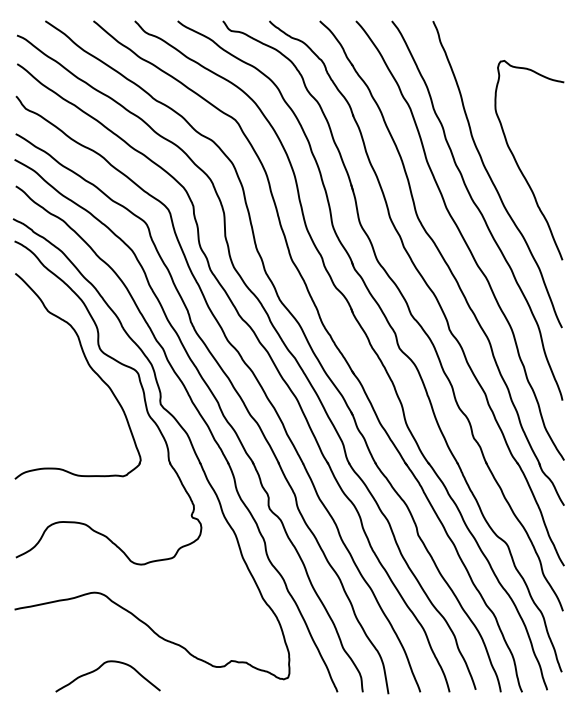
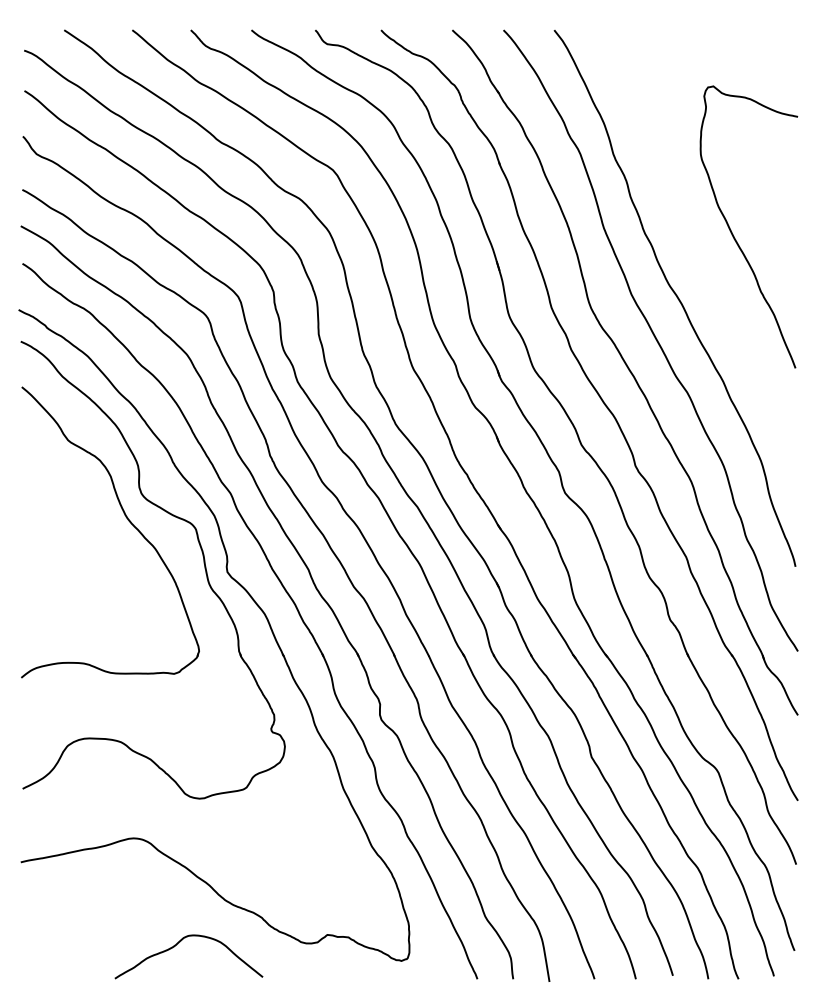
curve: (491, 177) -> (694, 251), removed
curve: (102, 666) -> (180, 942), moved

